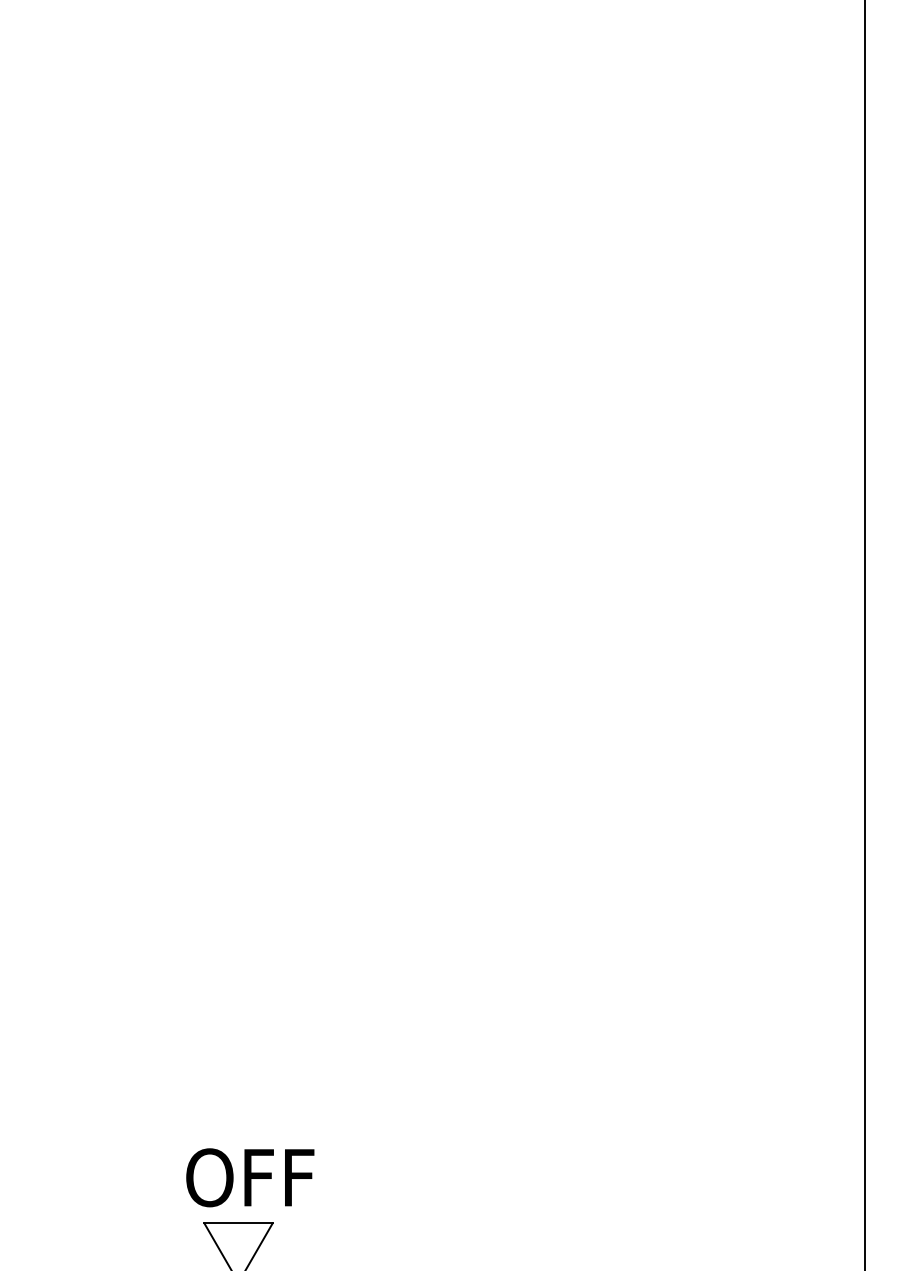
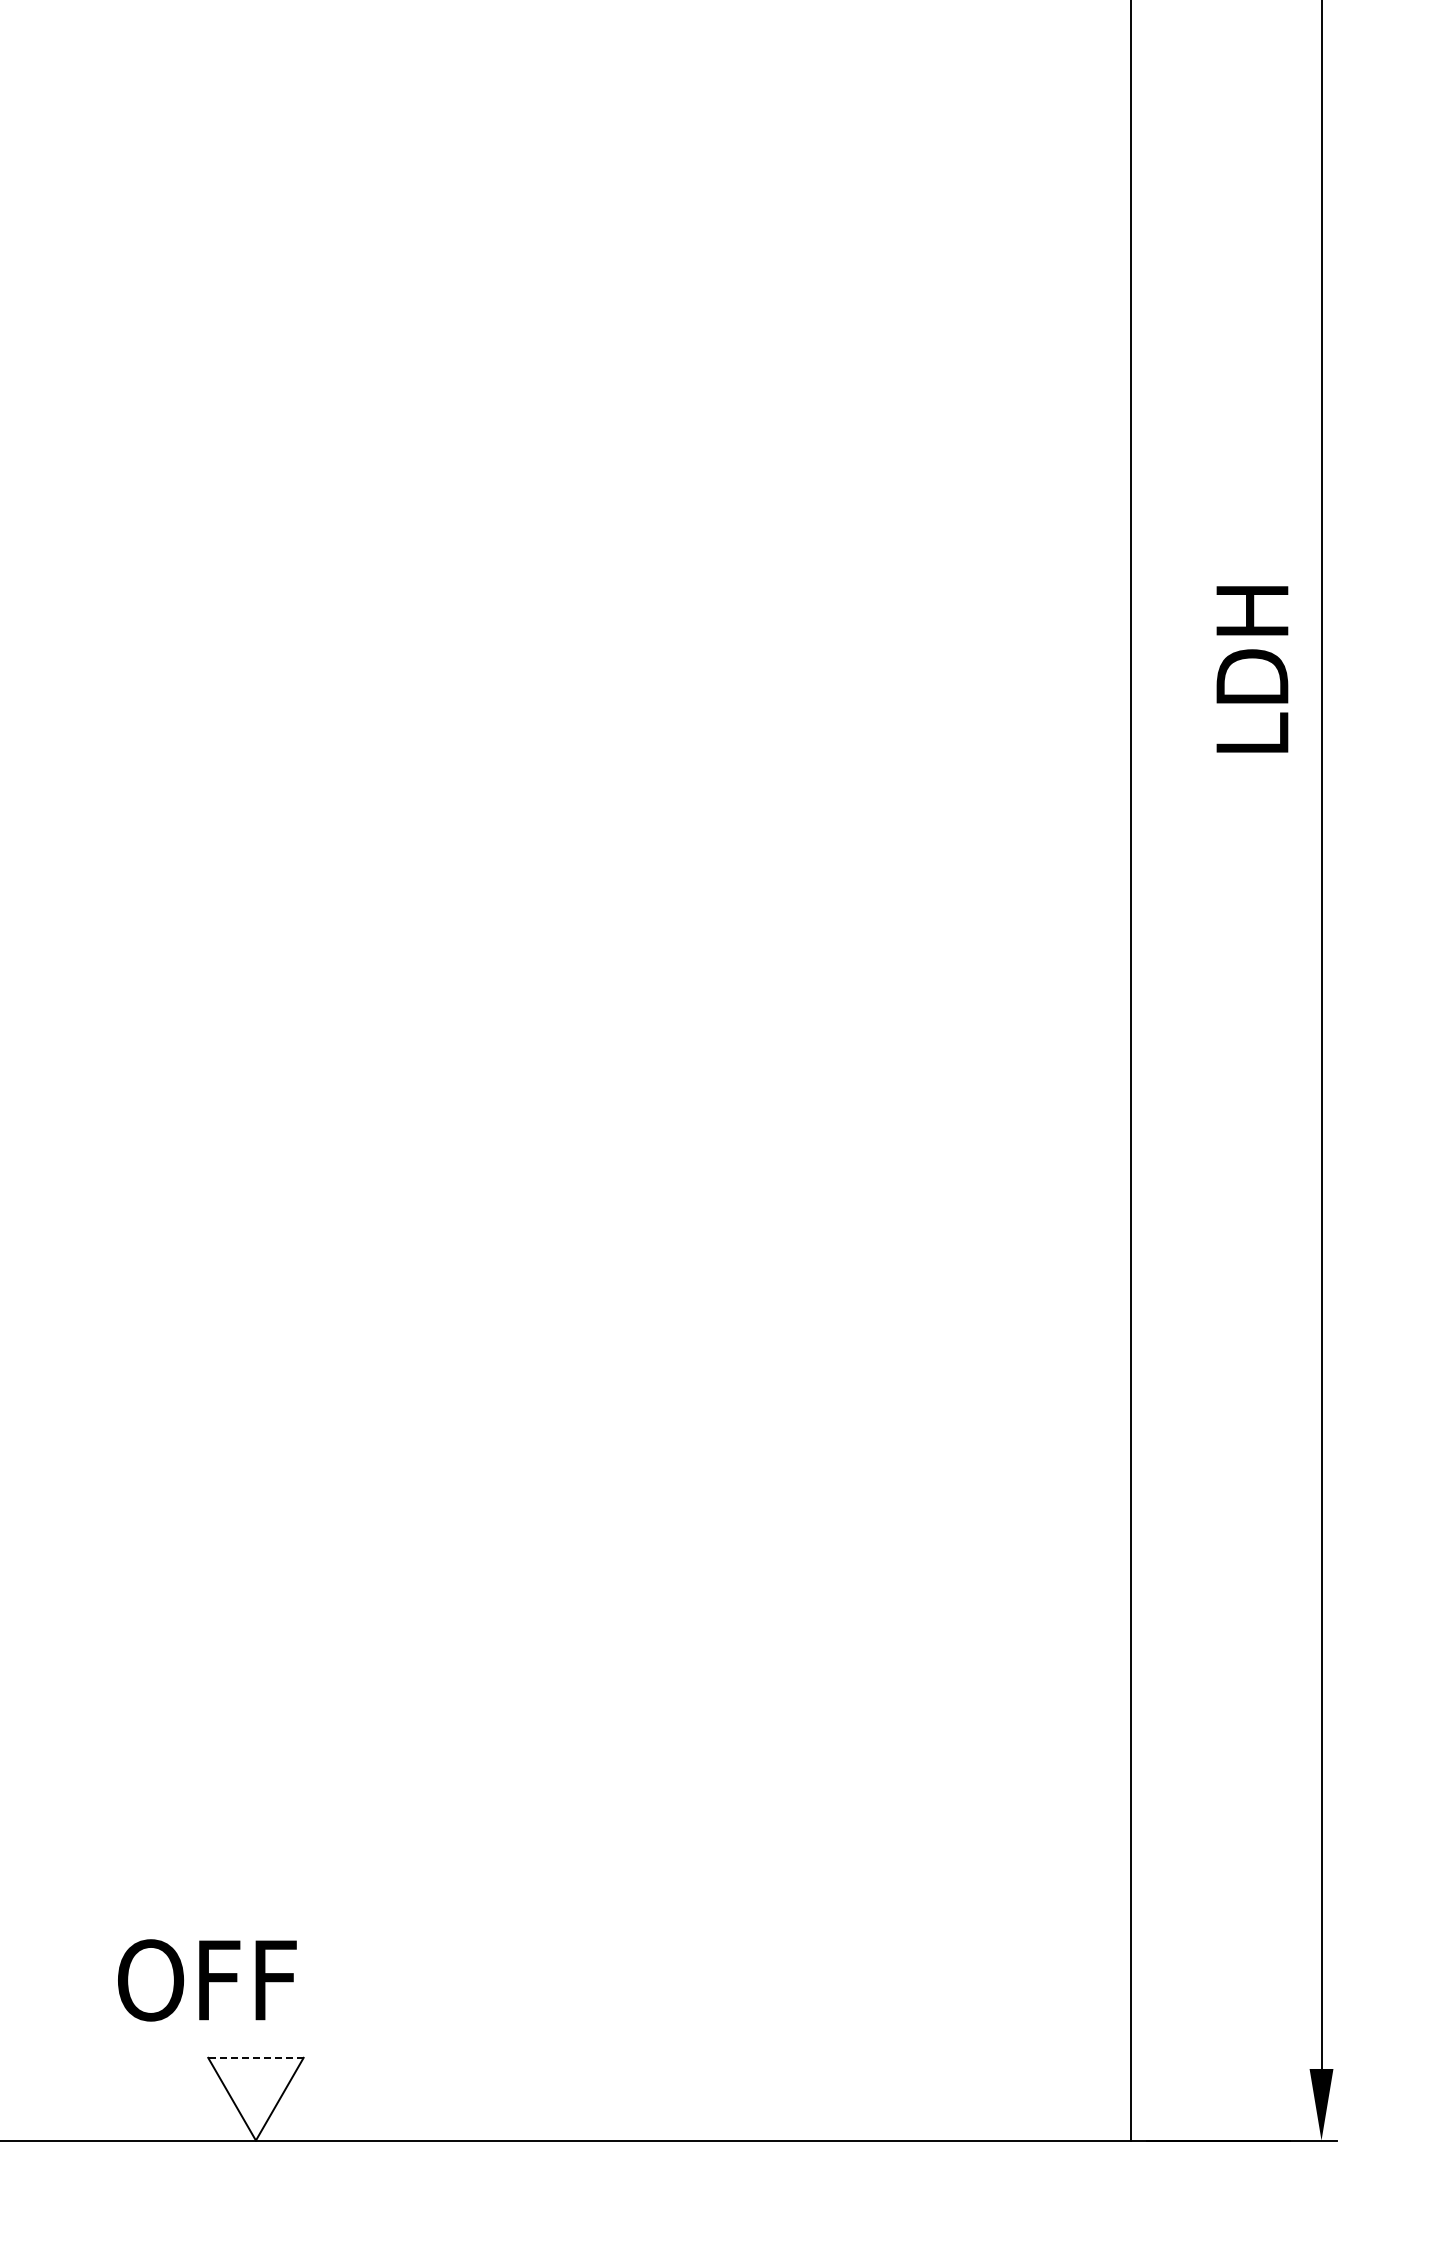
text: (250, 1177) -> (207, 1980), moved
line: (238, 1223) -> (255, 2057), solid -> dashed

